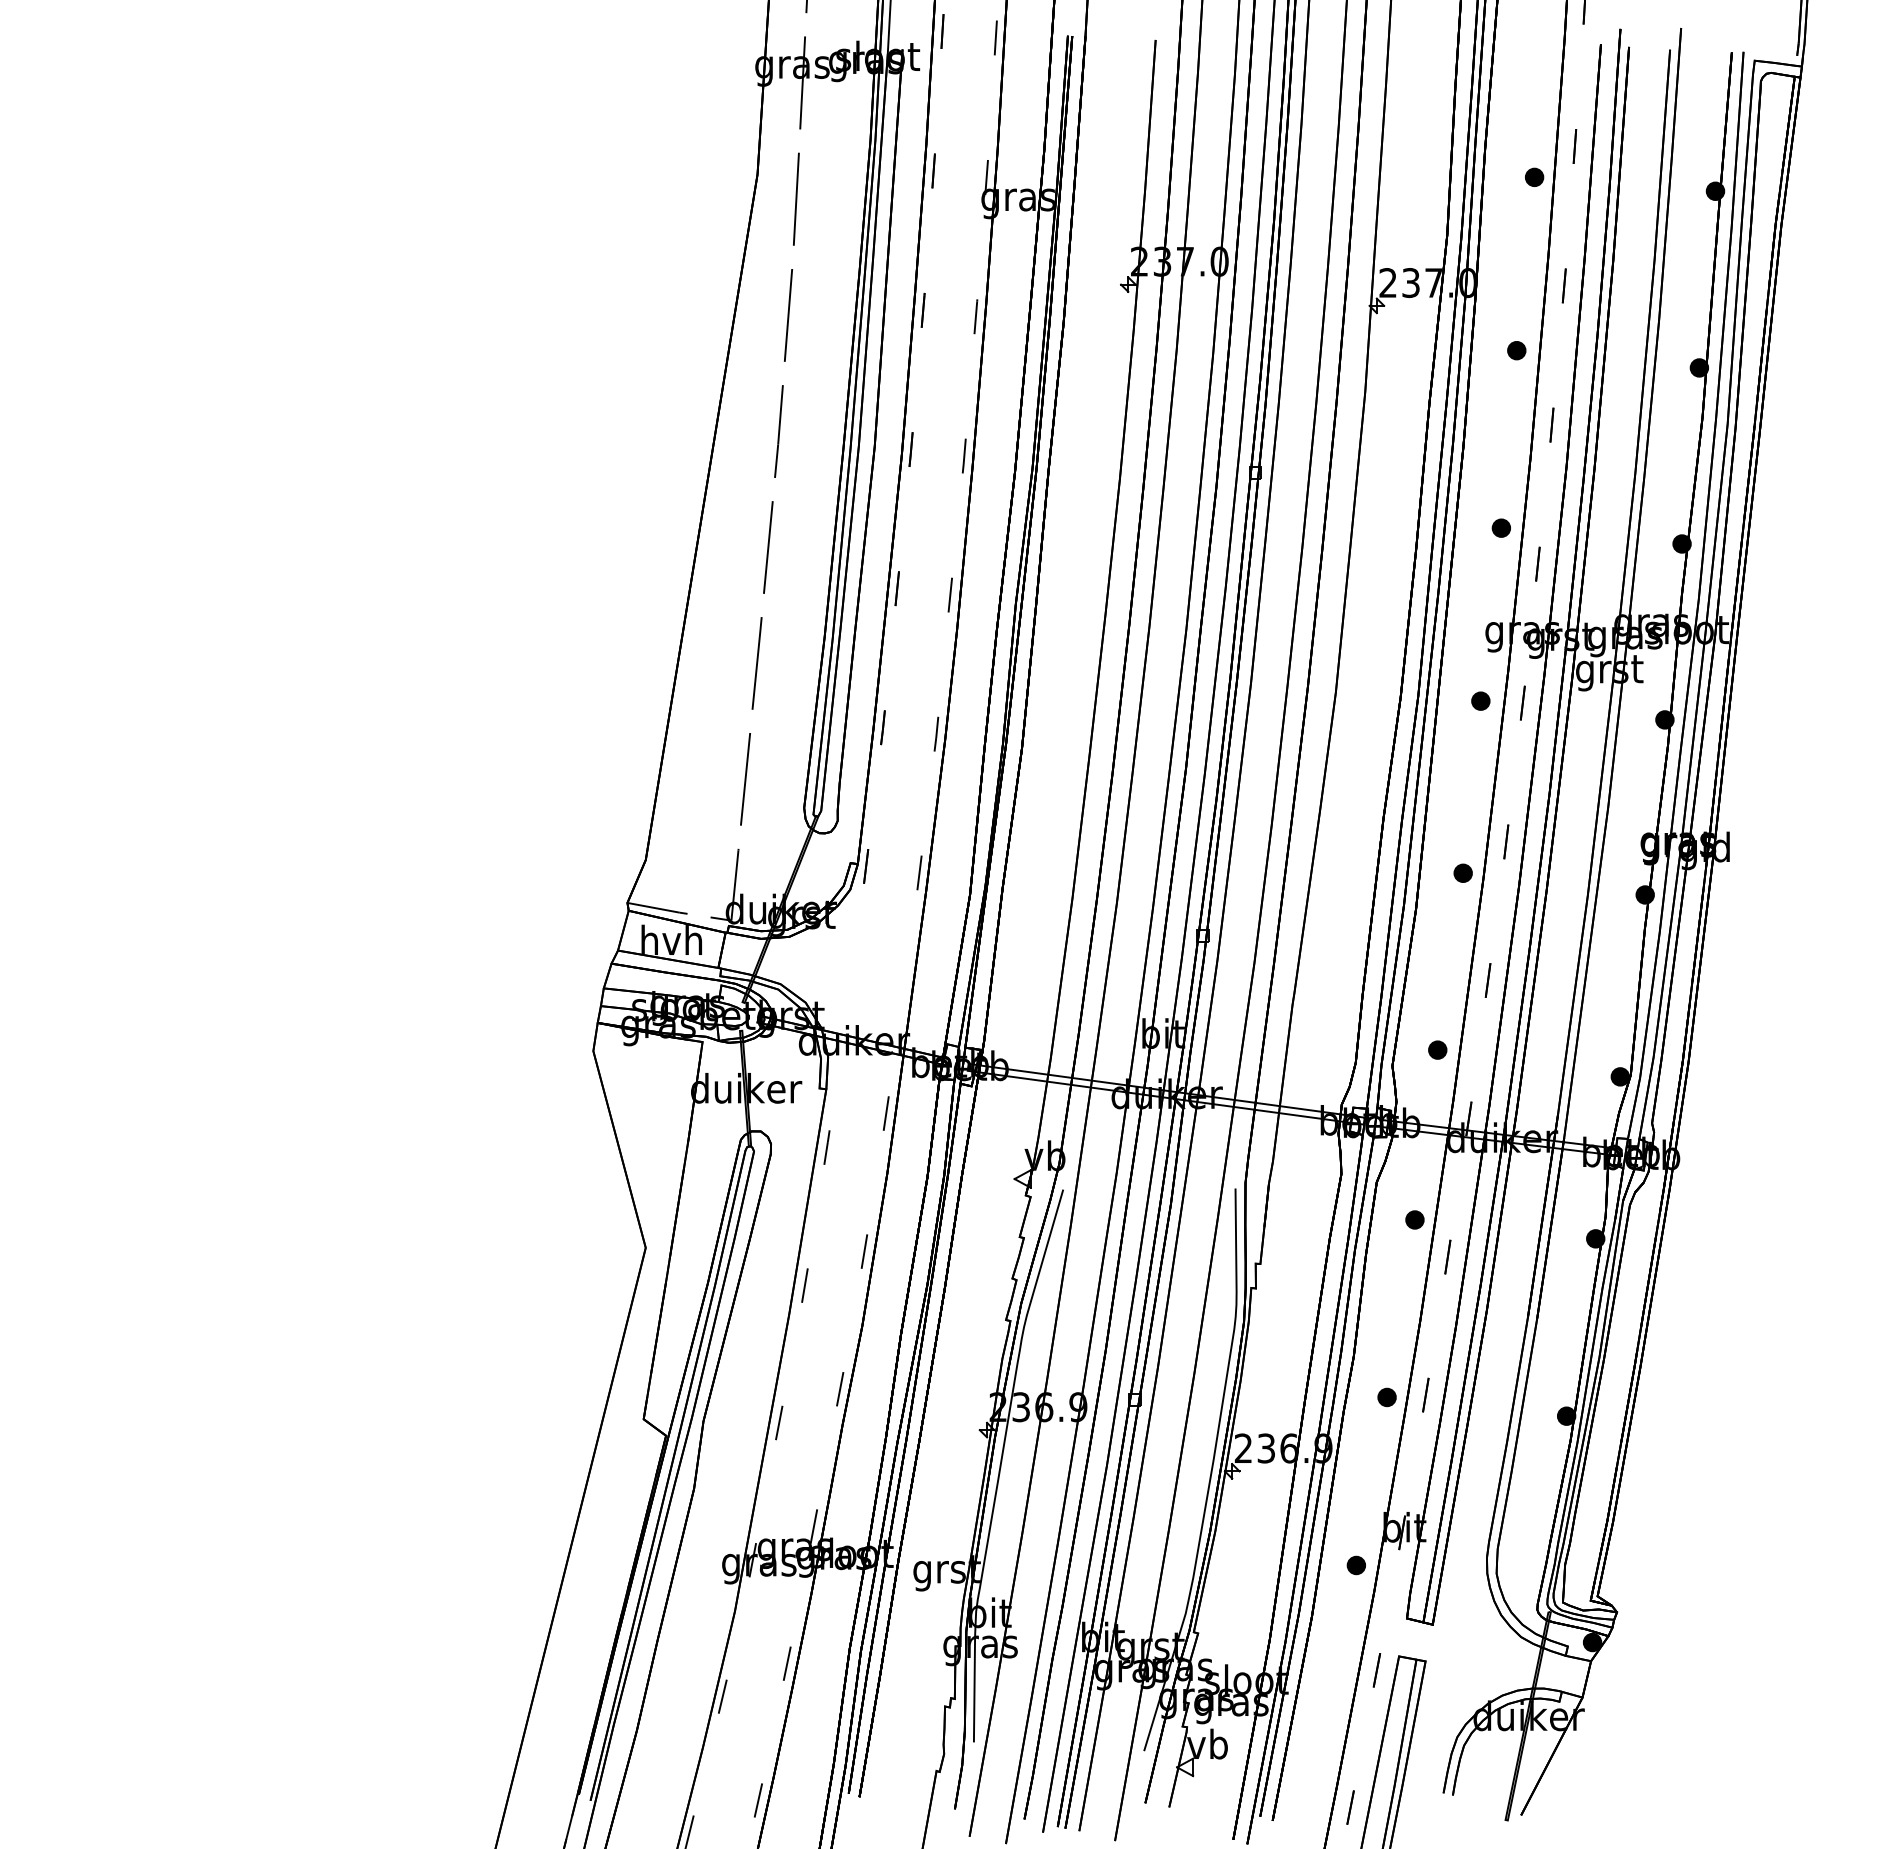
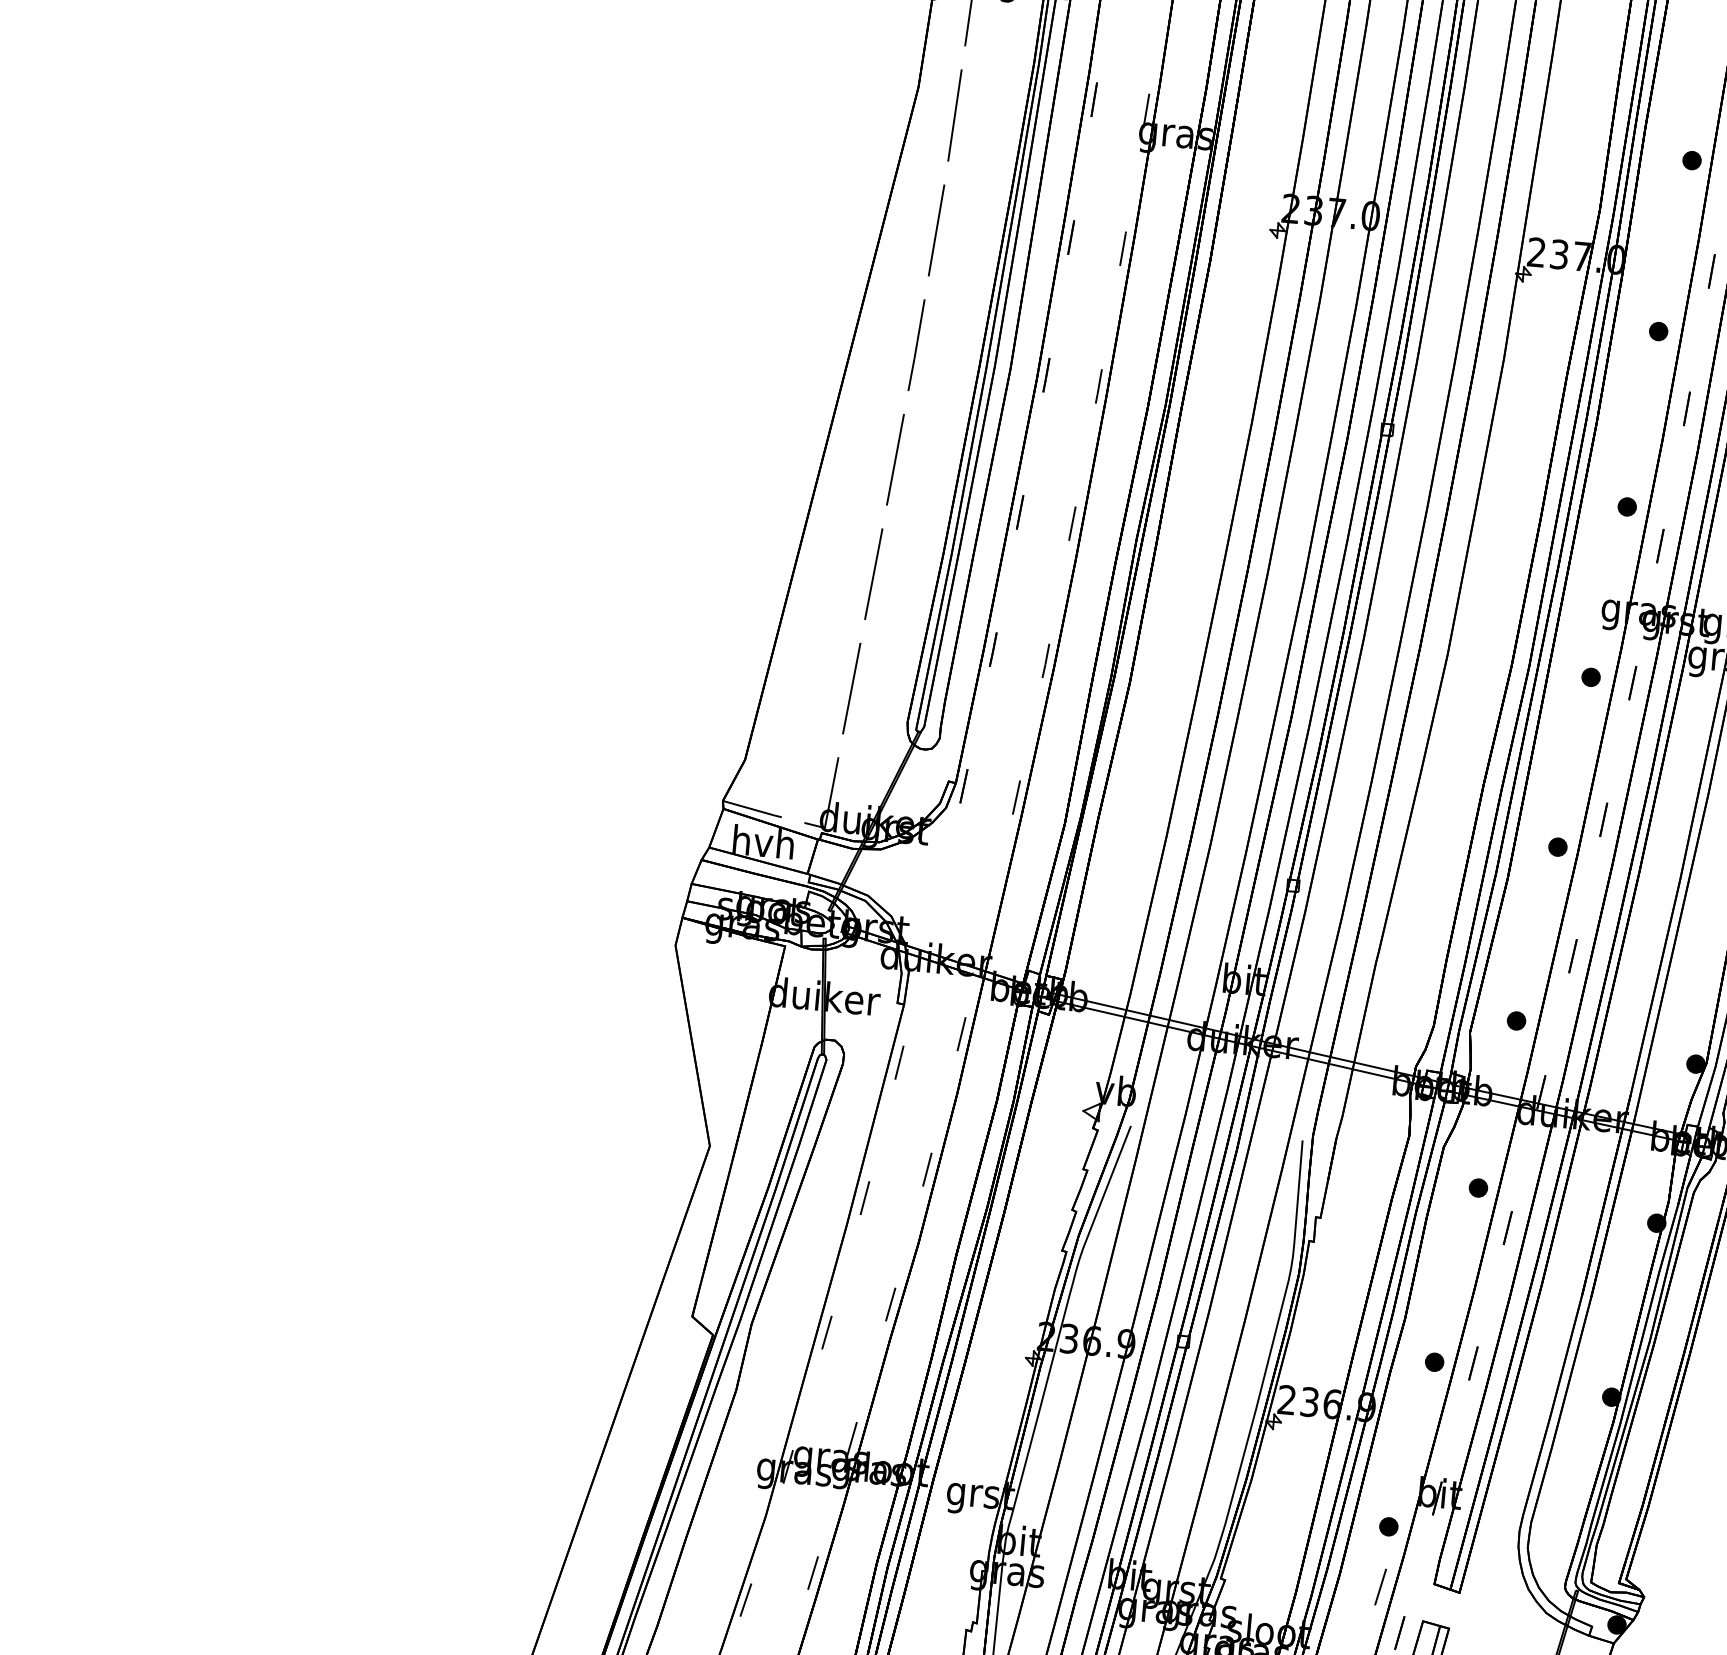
line: (1353, 1625) -> (1380, 1586), added

